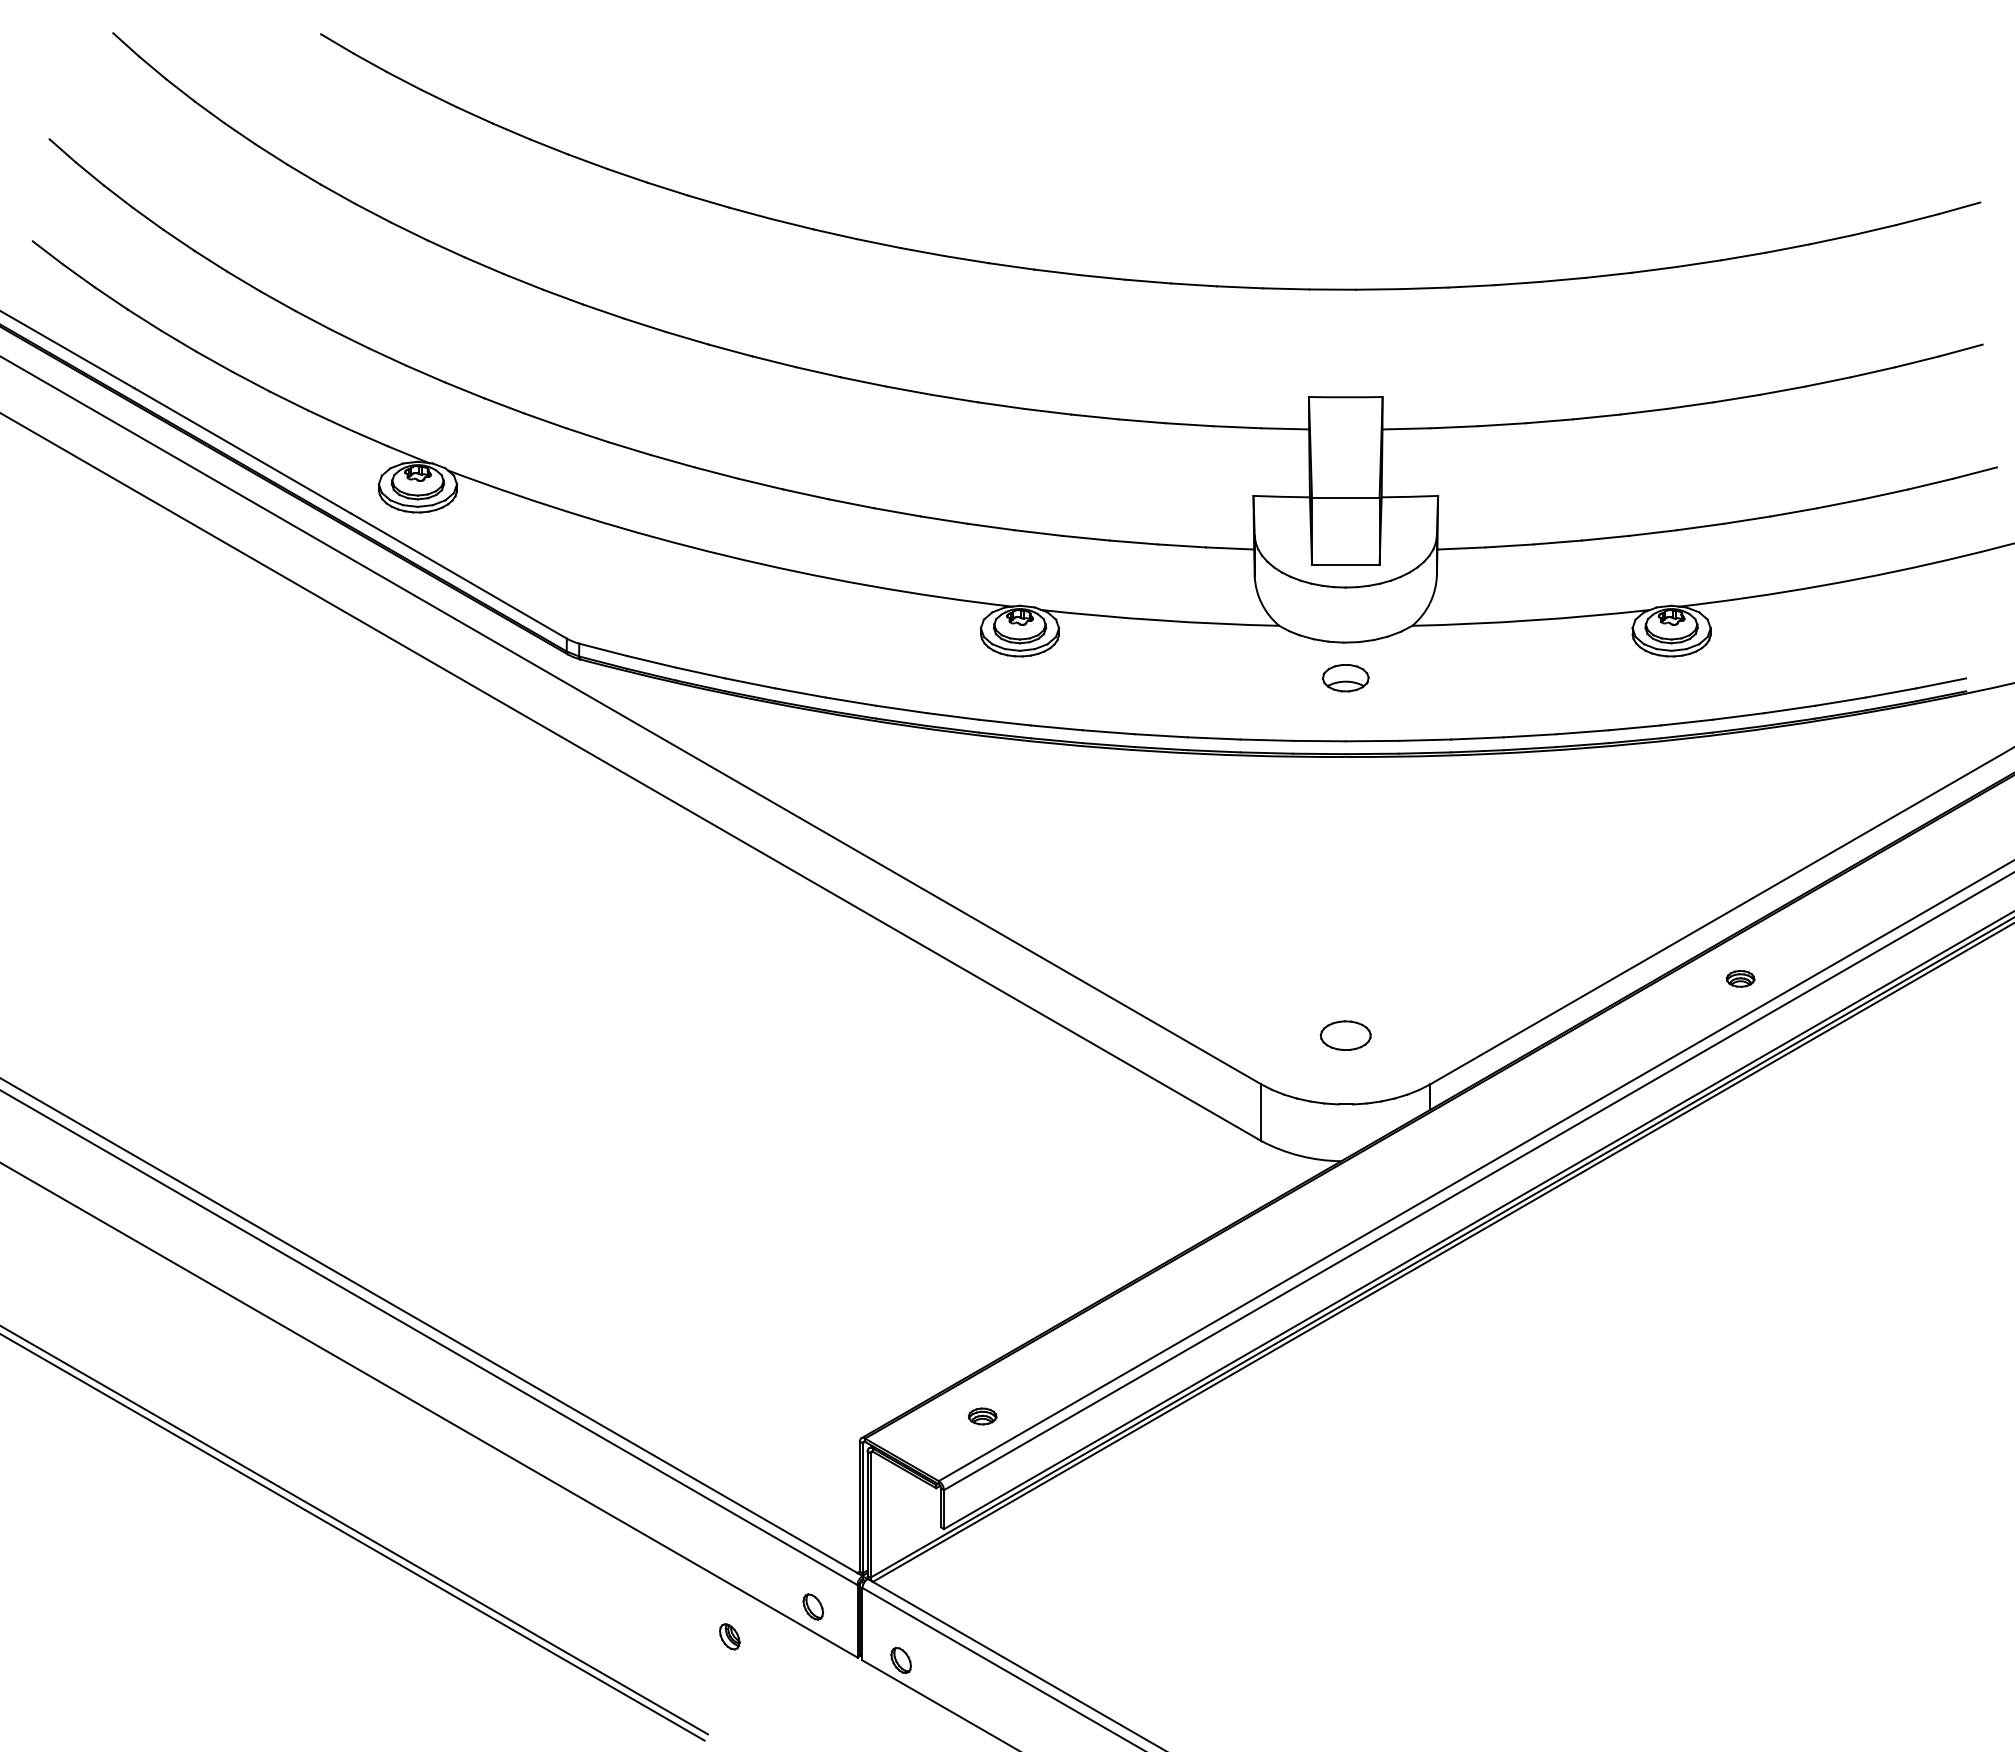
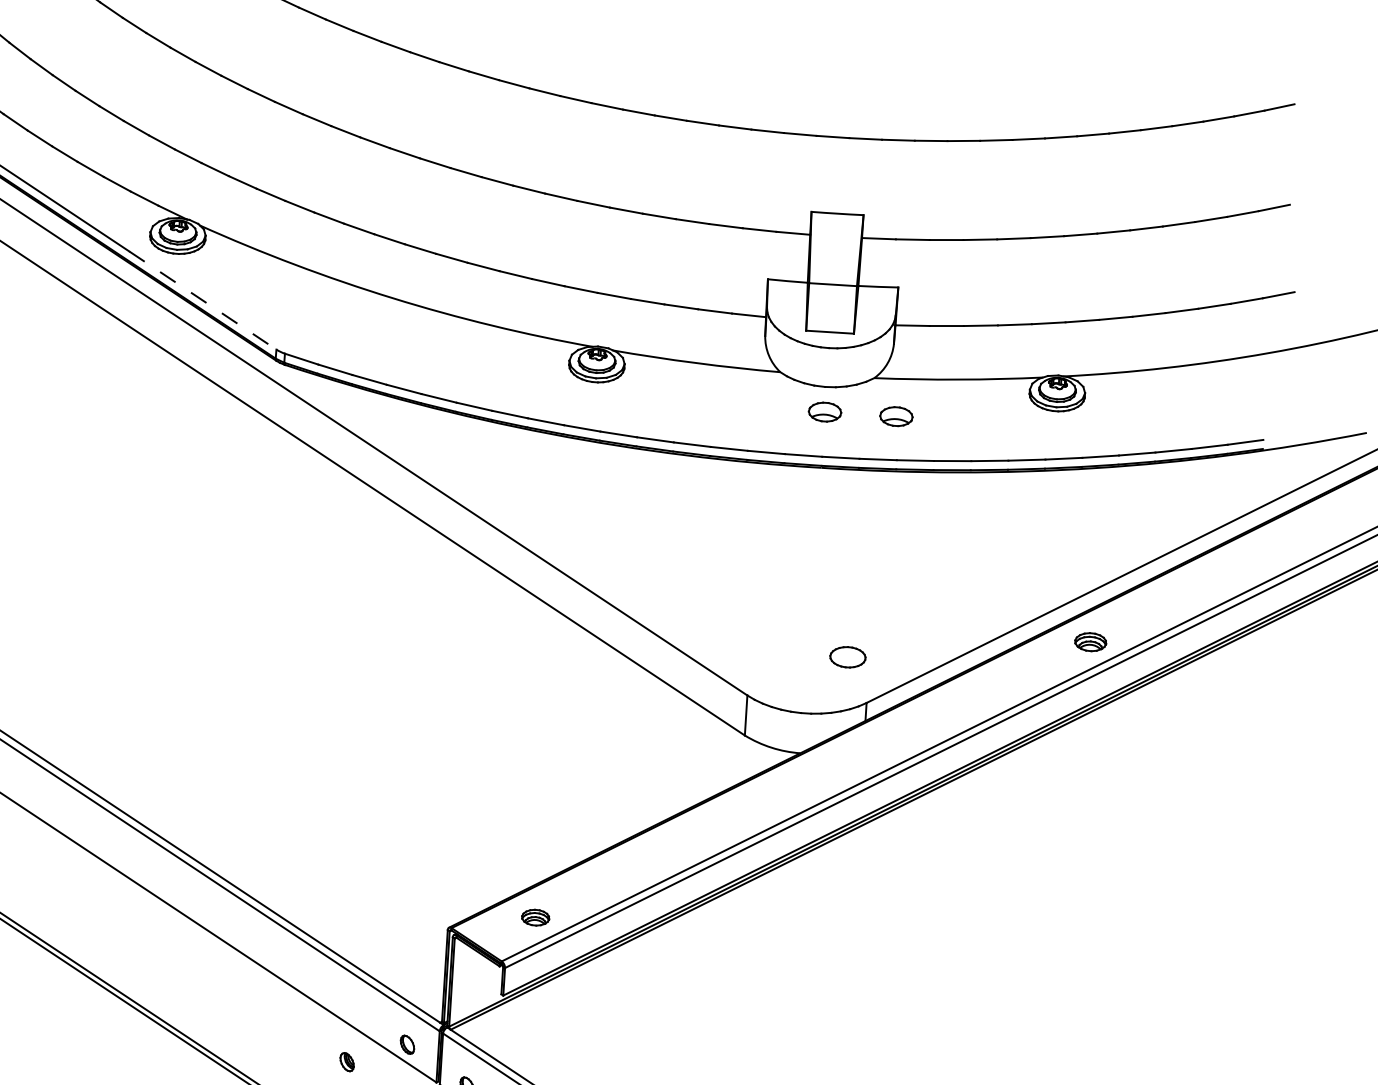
line: (458, 575) -> (202, 300), solid -> dashed
part: (1446, 678) -> (896, 416), added
part: (1740, 978) -> (1090, 641), size x1.6
part: (1345, 1035) -> (847, 657), moved
part: (982, 1416) -> (535, 917), size x1.4

